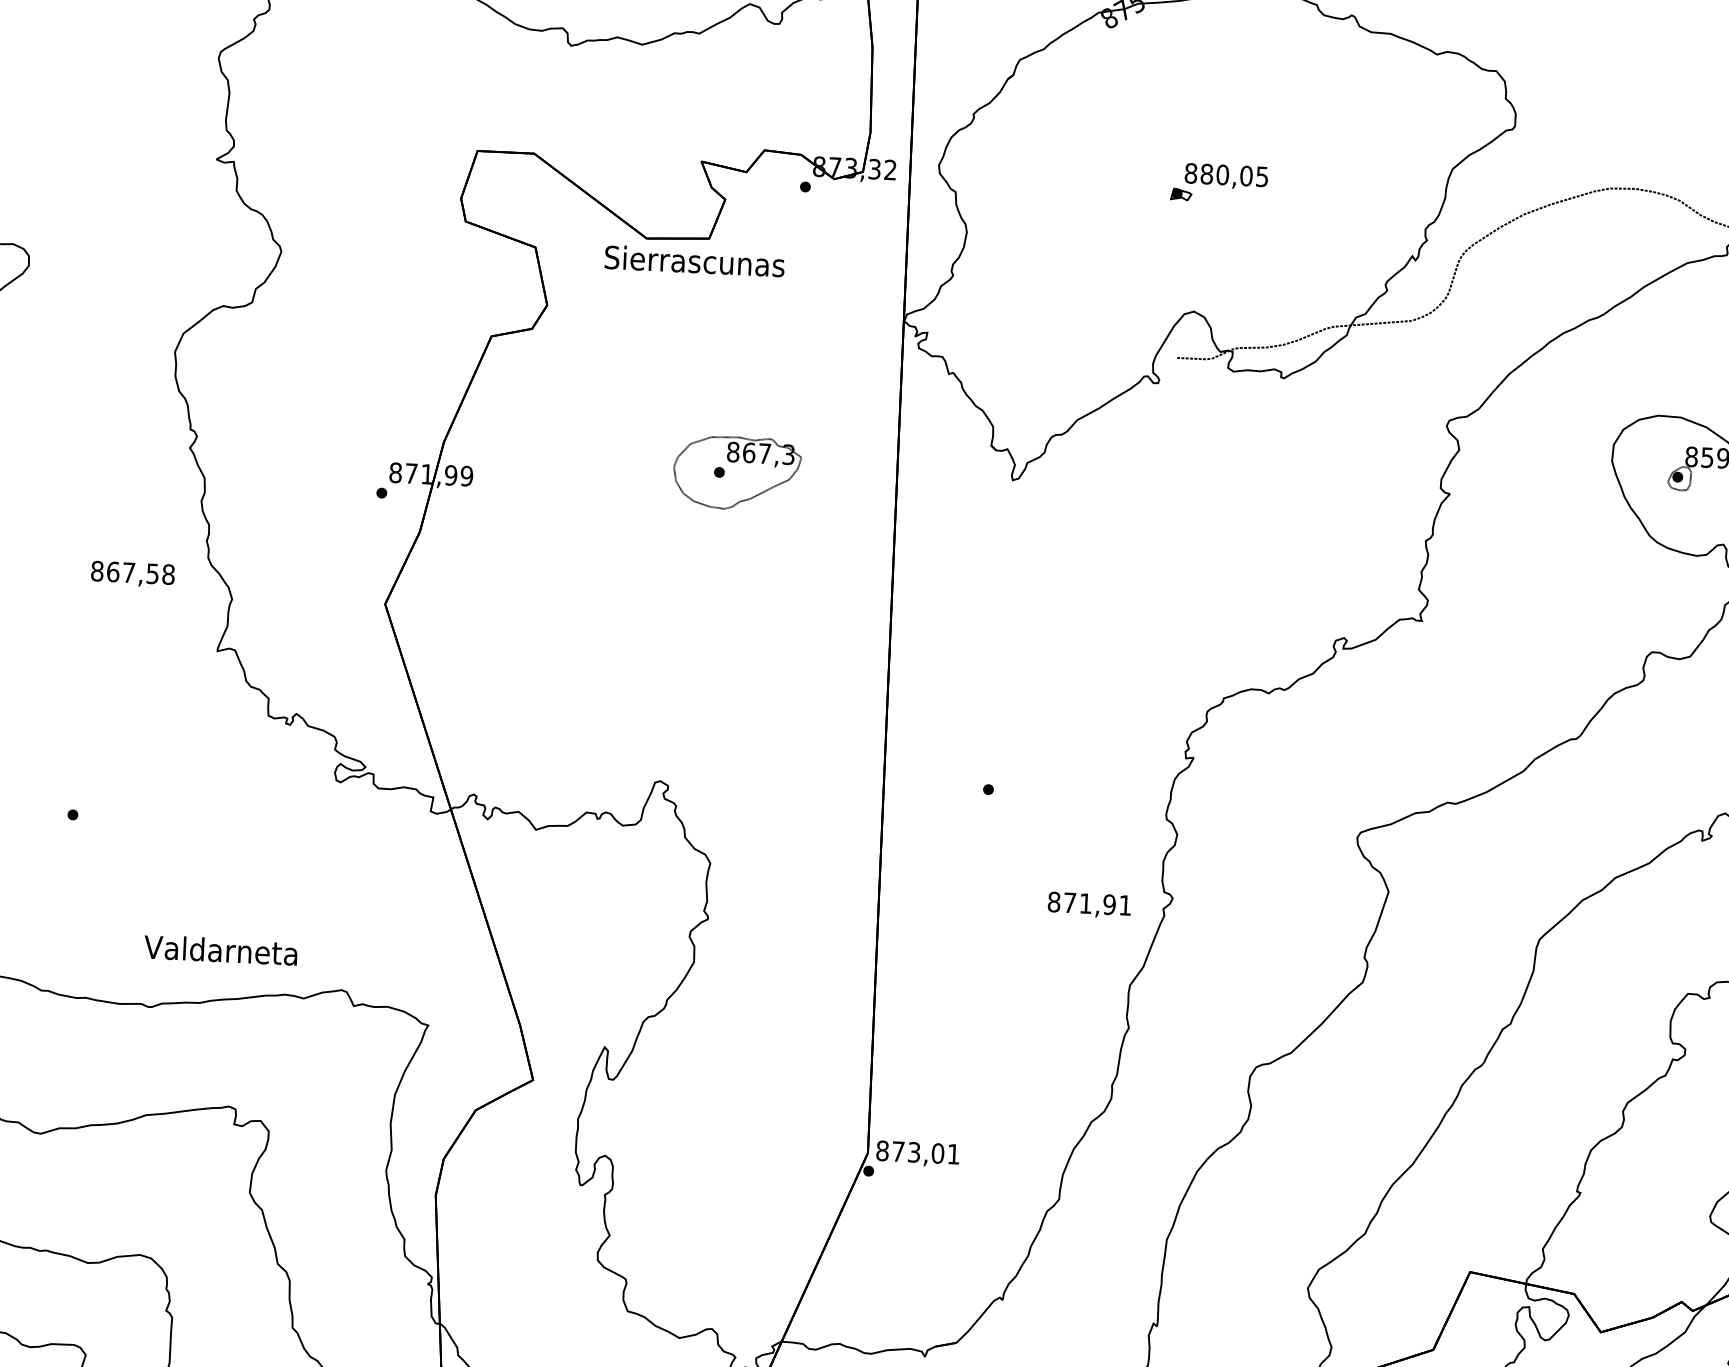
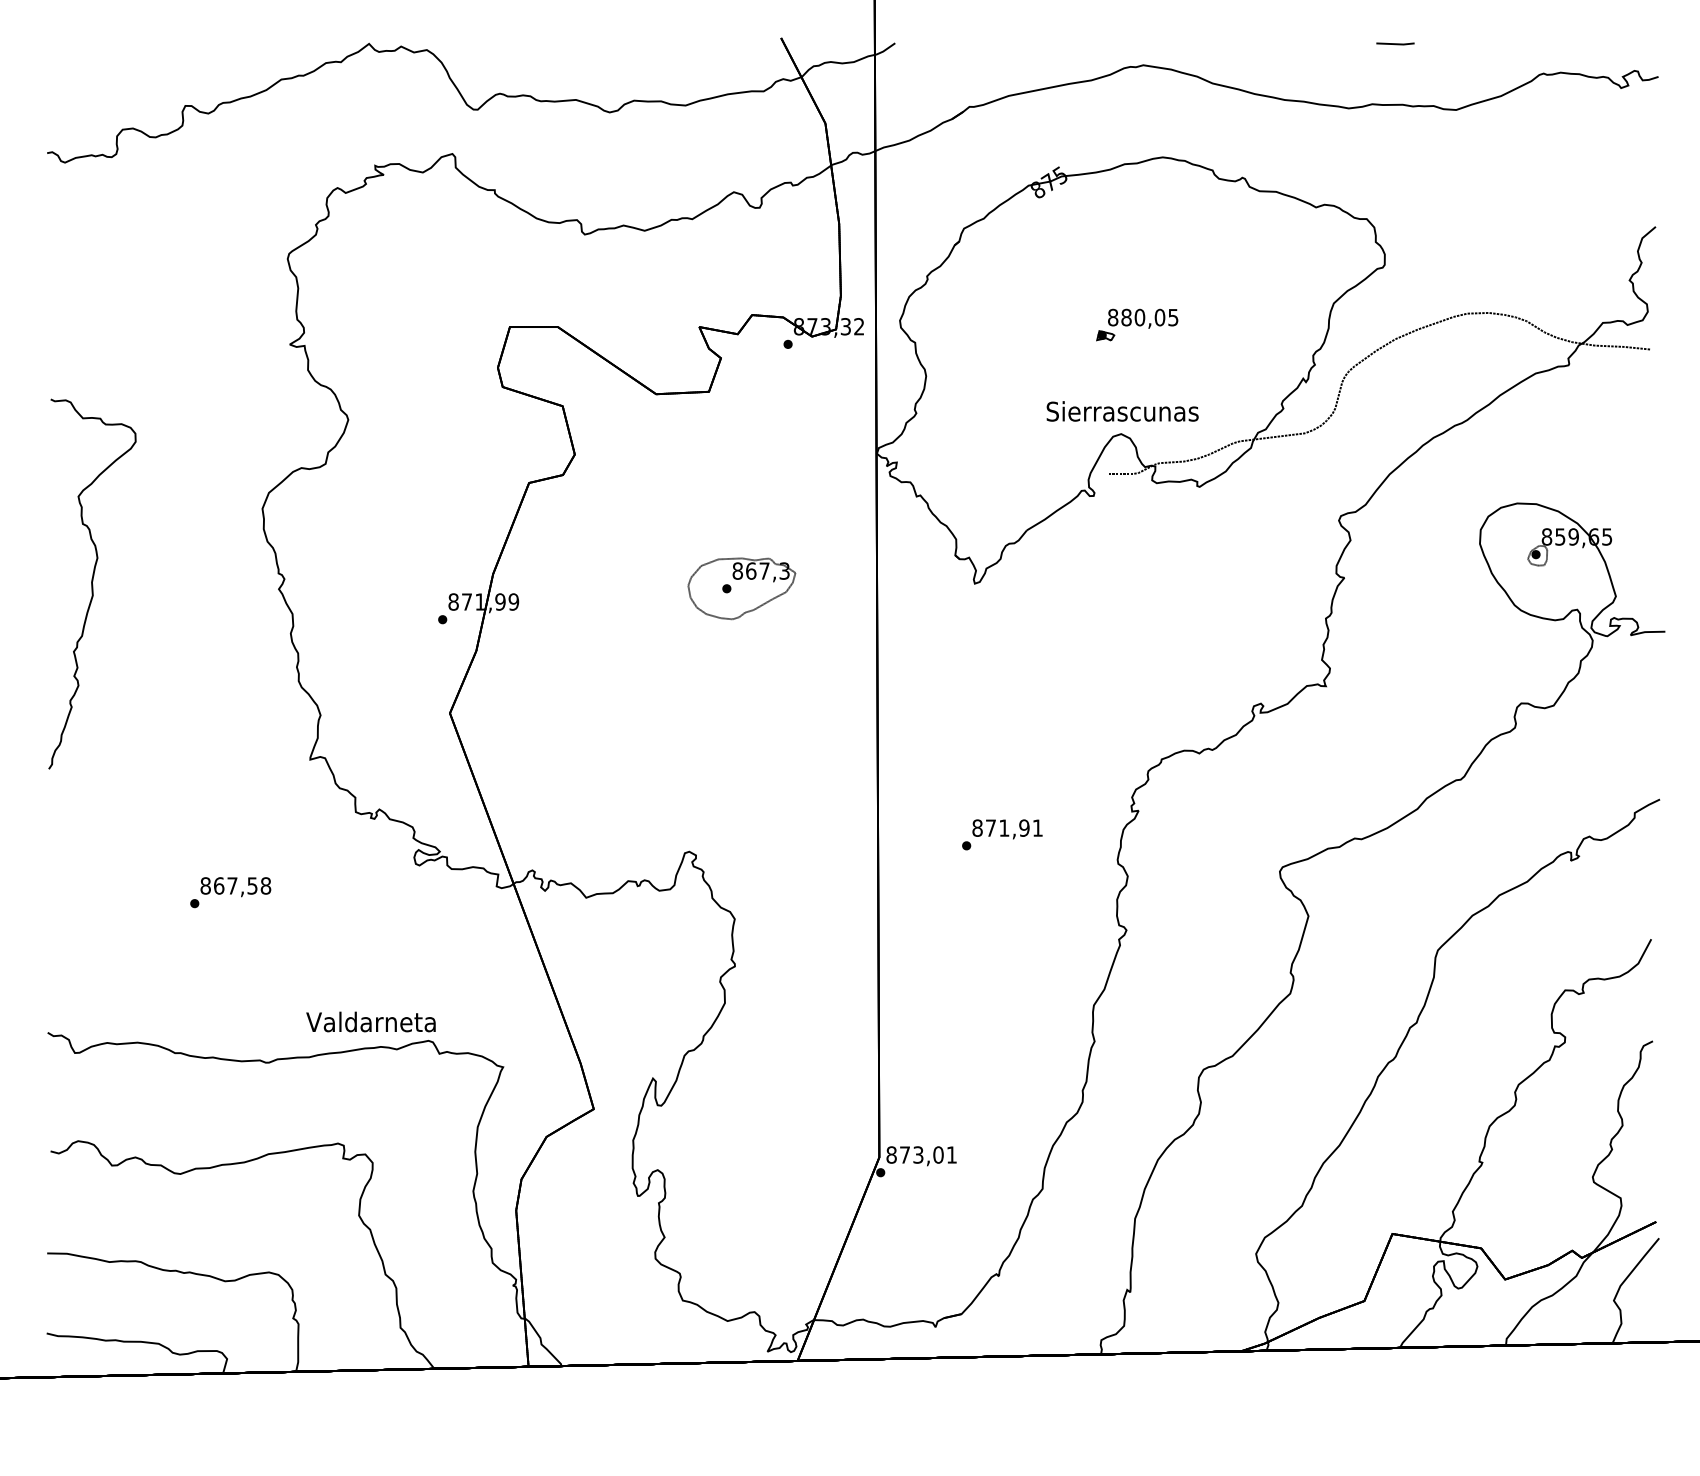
text: (694, 261) -> (1122, 411), moved
text: (132, 574) -> (235, 887), moved
text: (1089, 905) -> (1007, 829), moved
text: (220, 949) -> (370, 1021), moved

